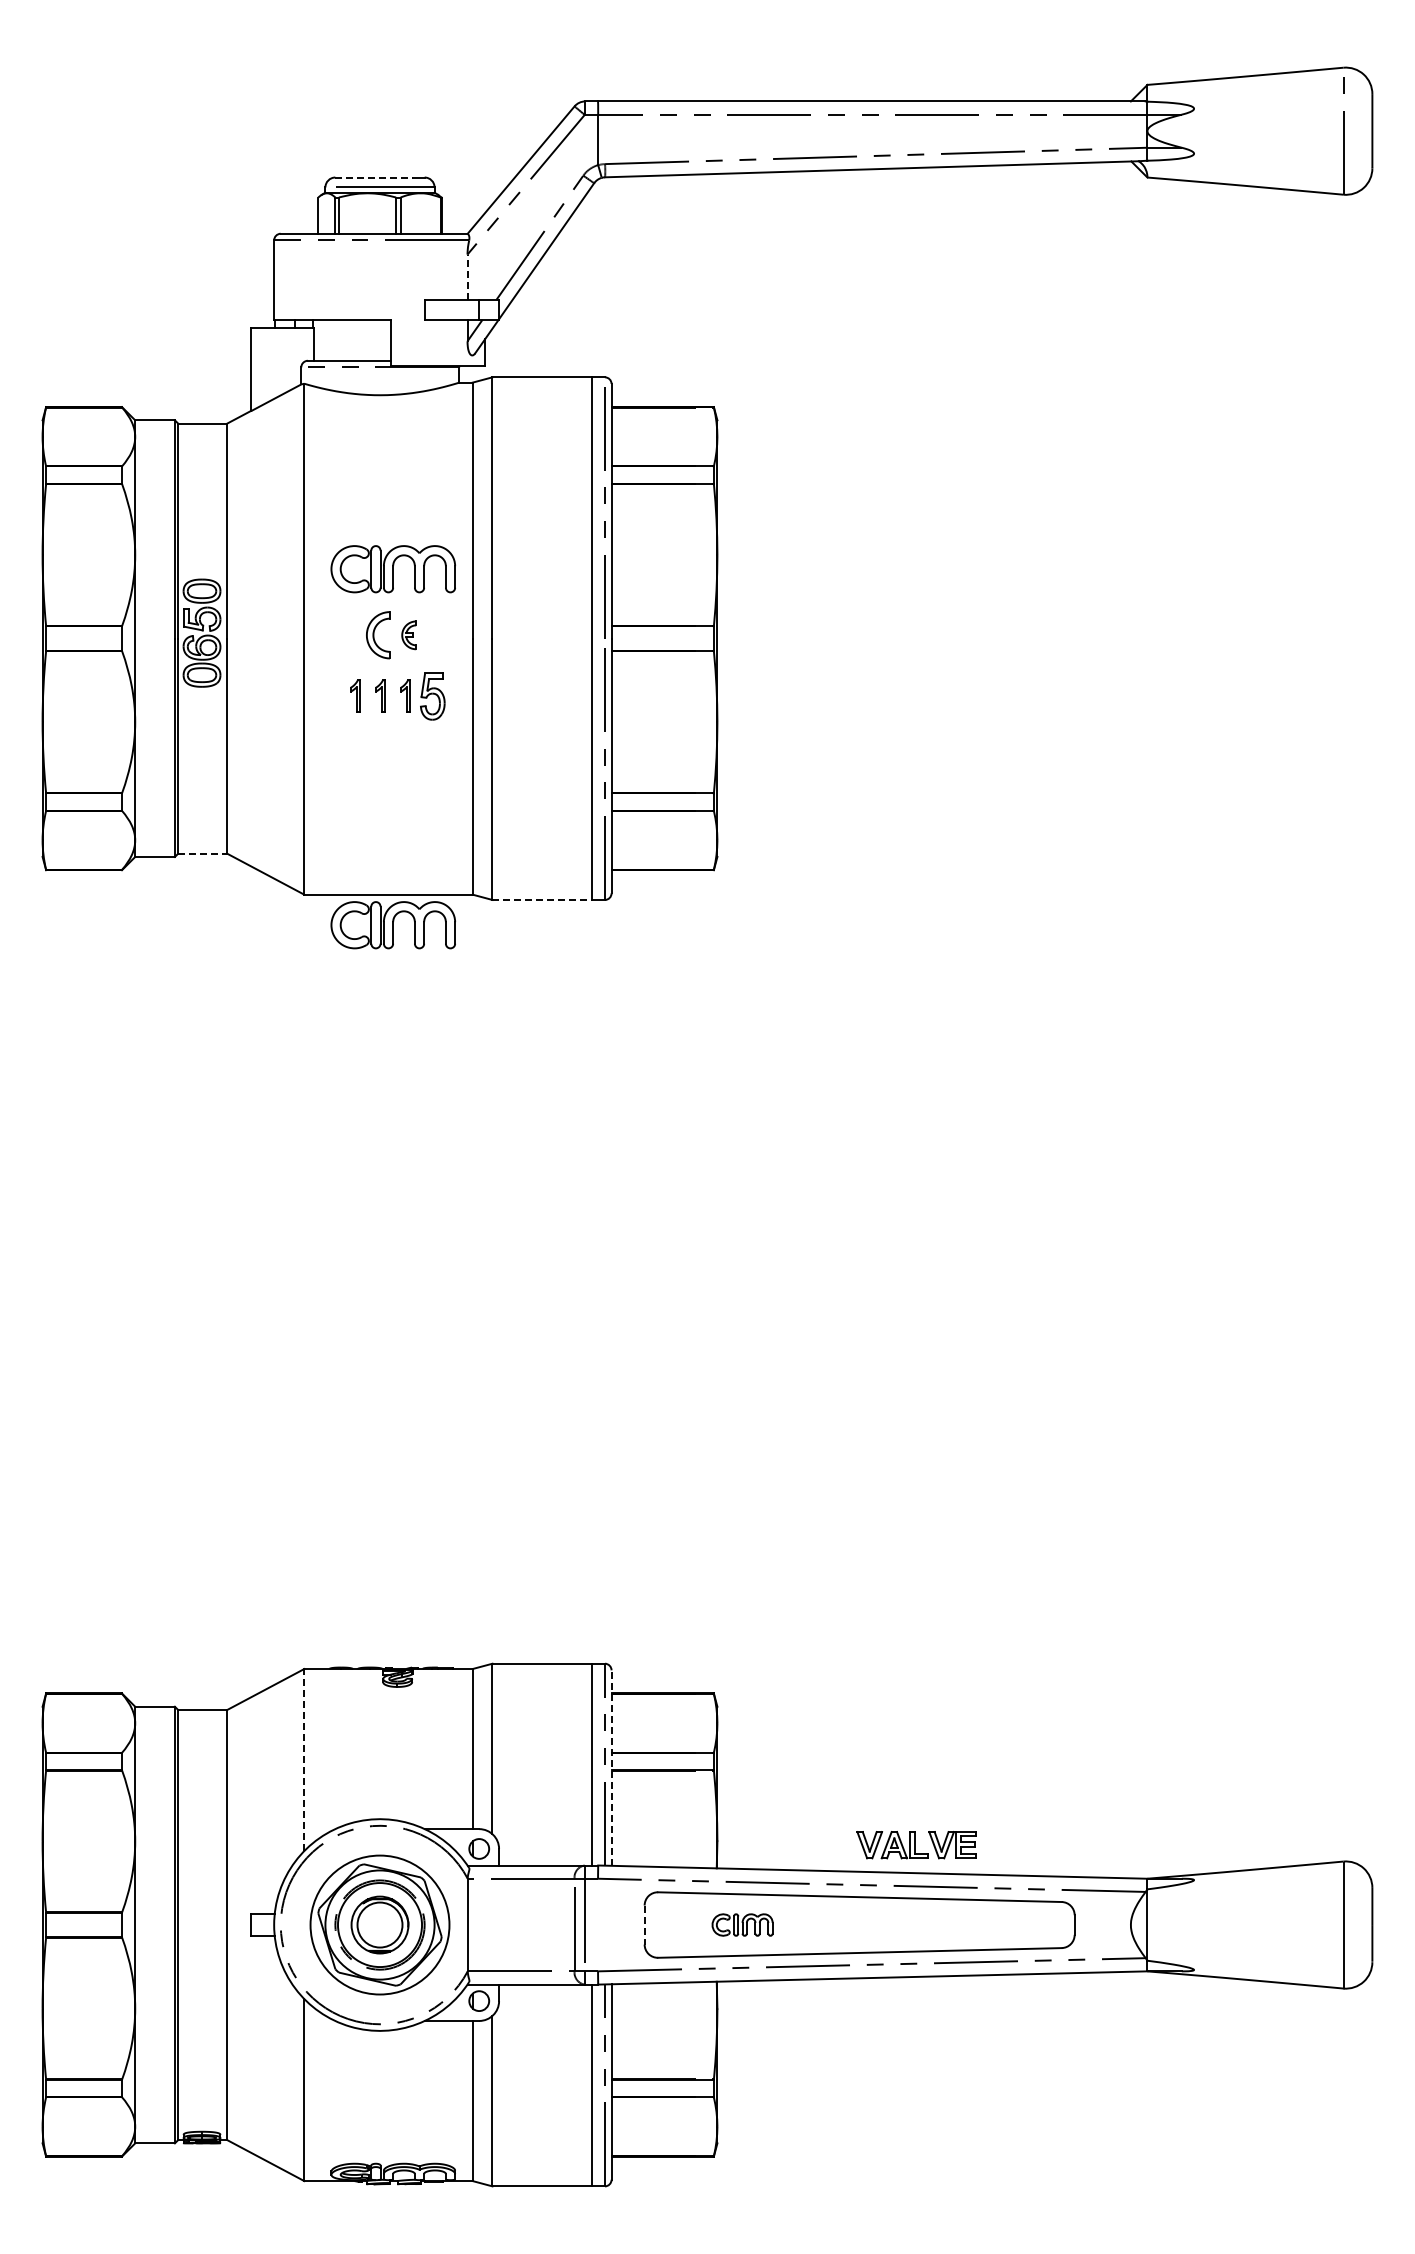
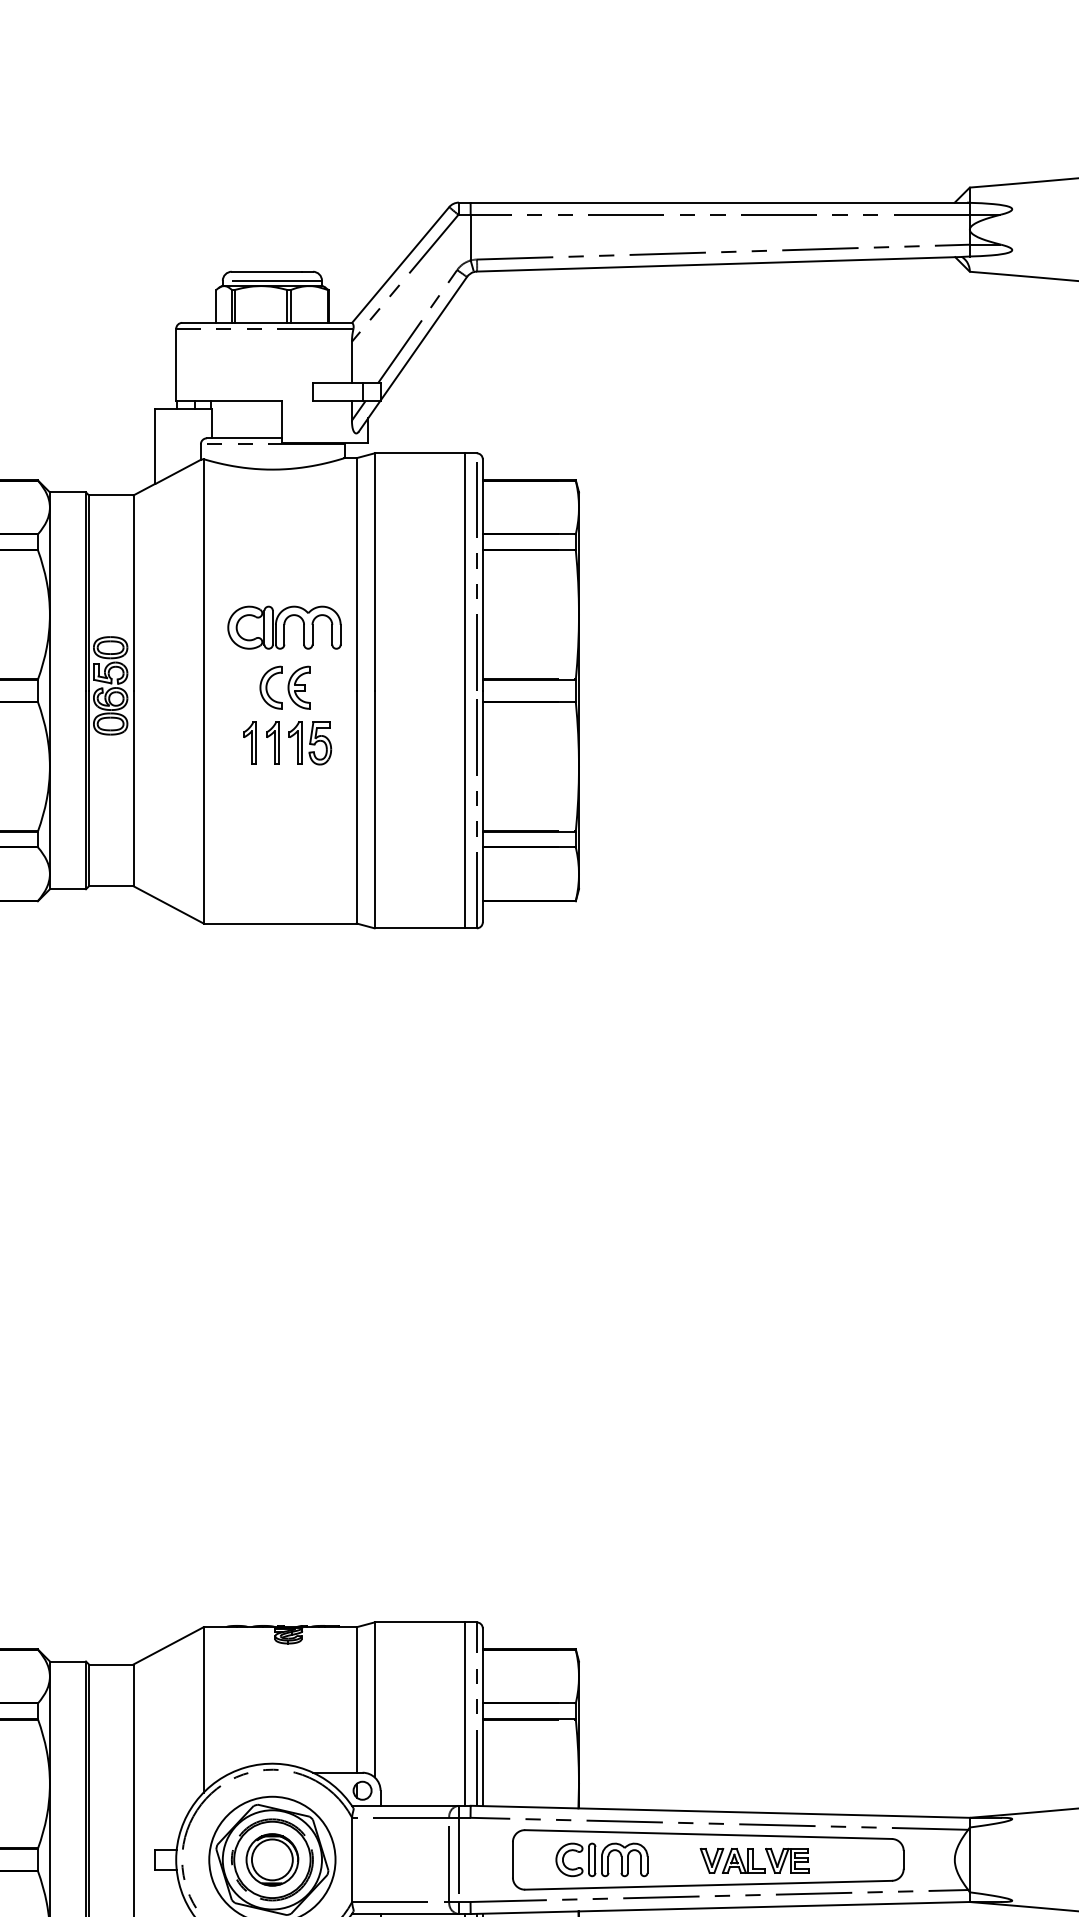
line: (374, 177) -> (267, 271), dashed -> solid
line: (467, 277) -> (351, 362), dashed -> solid
part: (408, 635) -> (298, 687), size x1.67
part: (355, 695) -> (250, 742), size x1.43
part: (380, 695) -> (272, 742), size x1.43
part: (405, 695) -> (295, 742), size x1.43
line: (203, 853) -> (111, 886), dashed -> solid
line: (542, 899) -> (420, 927), dashed -> solid
part: (392, 925) -> (283, 951), removed
line: (304, 1759) -> (203, 1709), dashed -> solid
line: (611, 1768) -> (482, 1717), dashed -> solid
part: (916, 1845) -> (754, 1861), moved
part: (742, 1924) -> (601, 1859), size x1.67
line: (644, 1925) -> (512, 1860), dashed -> solid

